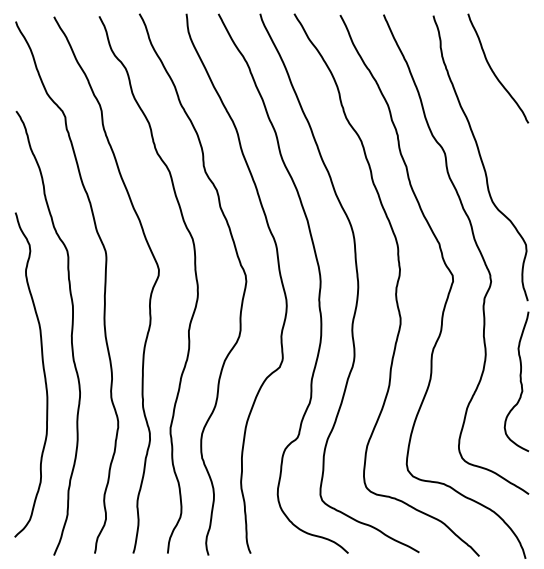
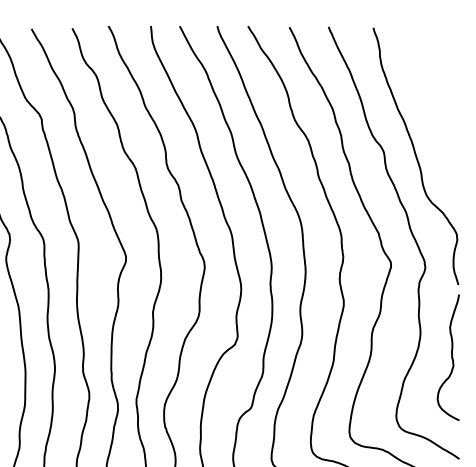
curve: (493, 70) -> (427, 77), removed

